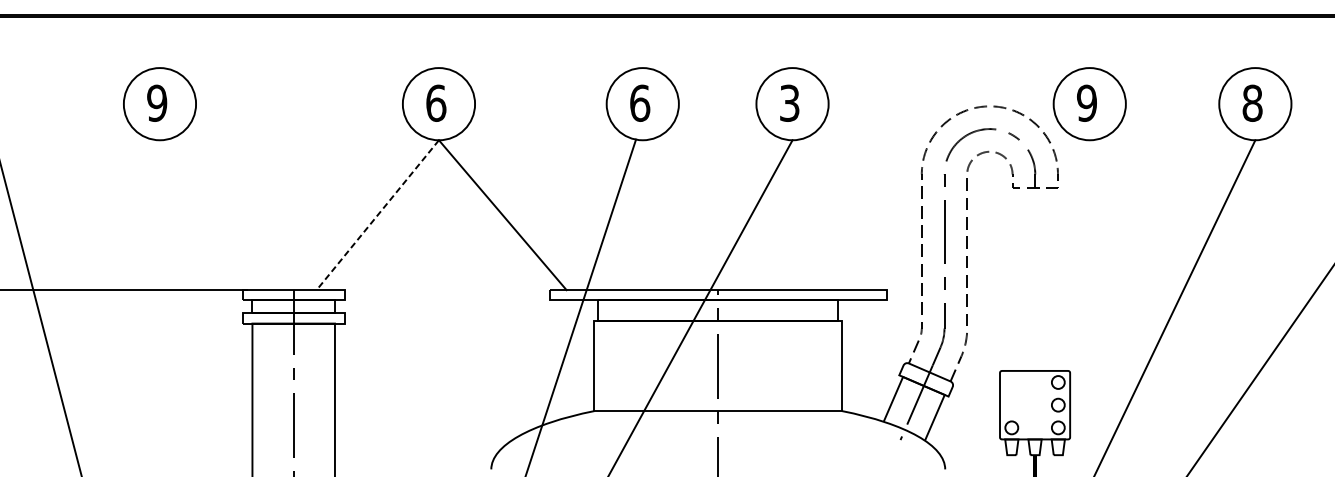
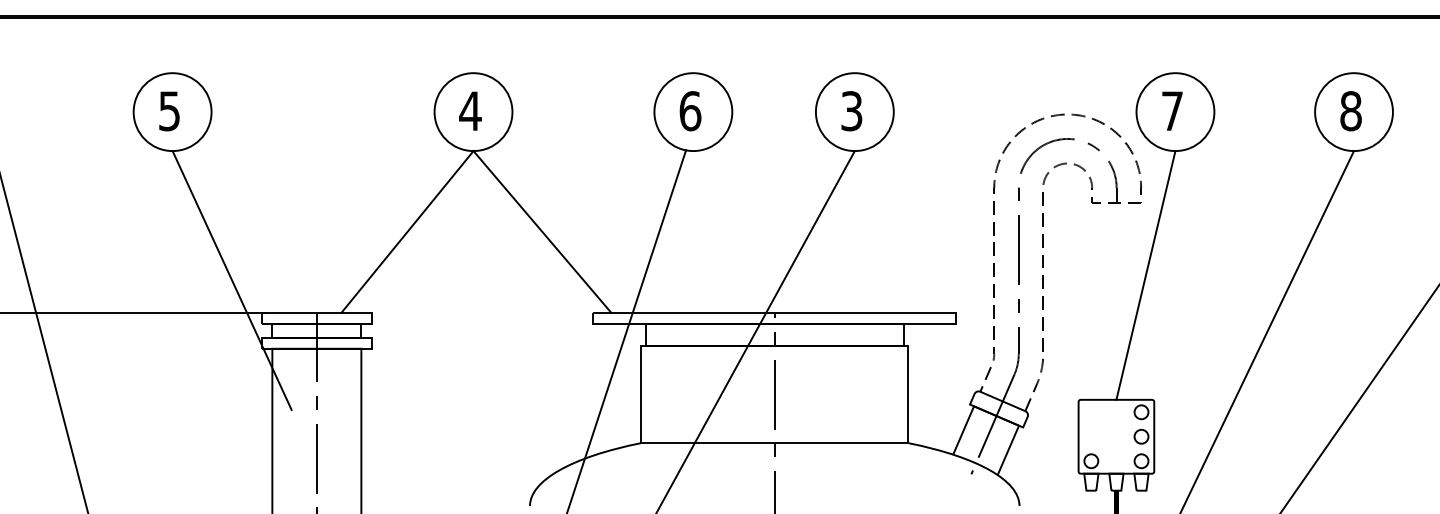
text: (157, 103) -> (169, 111), 9 -> 5
text: (436, 103) -> (470, 111), 6 -> 4
text: (1087, 103) -> (1172, 111), 9 -> 7
line: (377, 215) -> (407, 232), dashed -> solid
line: (1062, 255) -> (1145, 275), added
line: (214, 260) -> (231, 280), added

